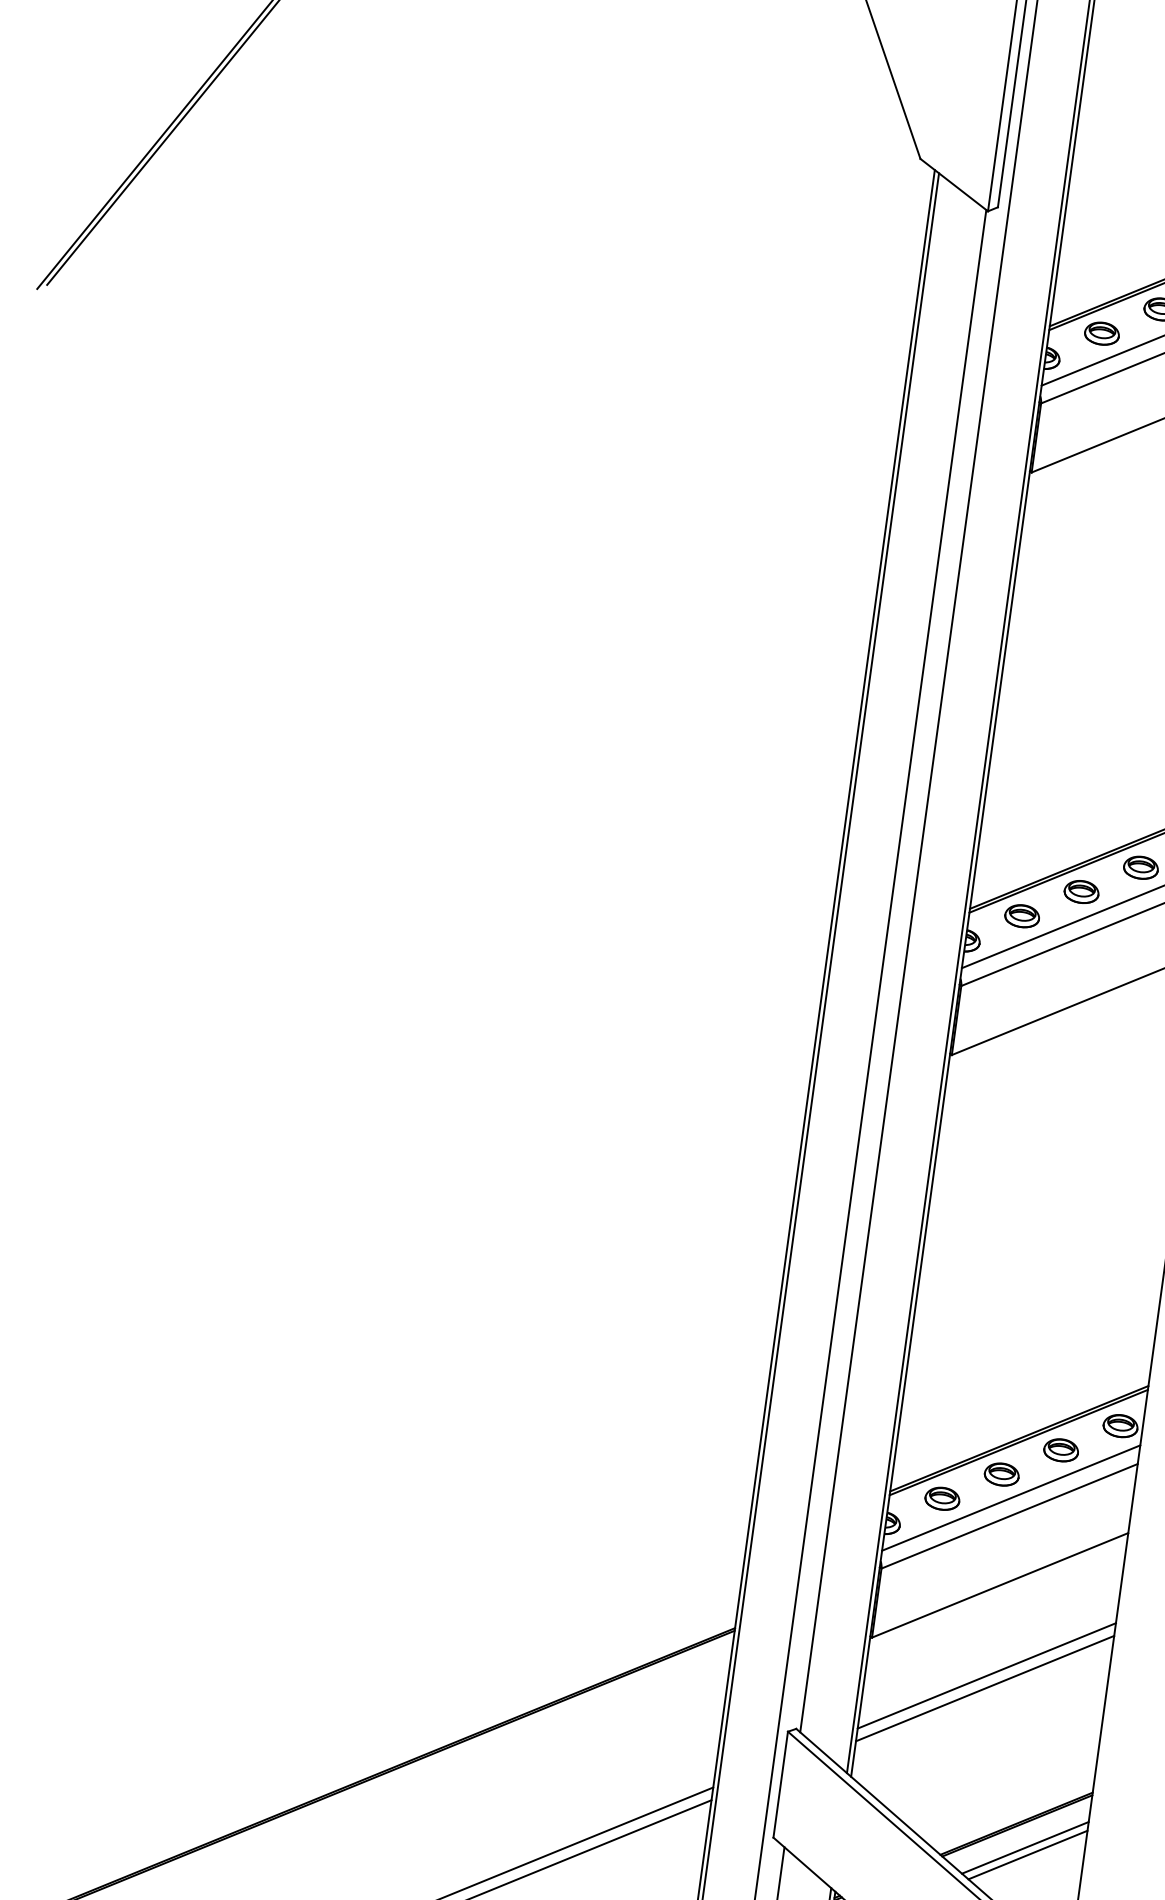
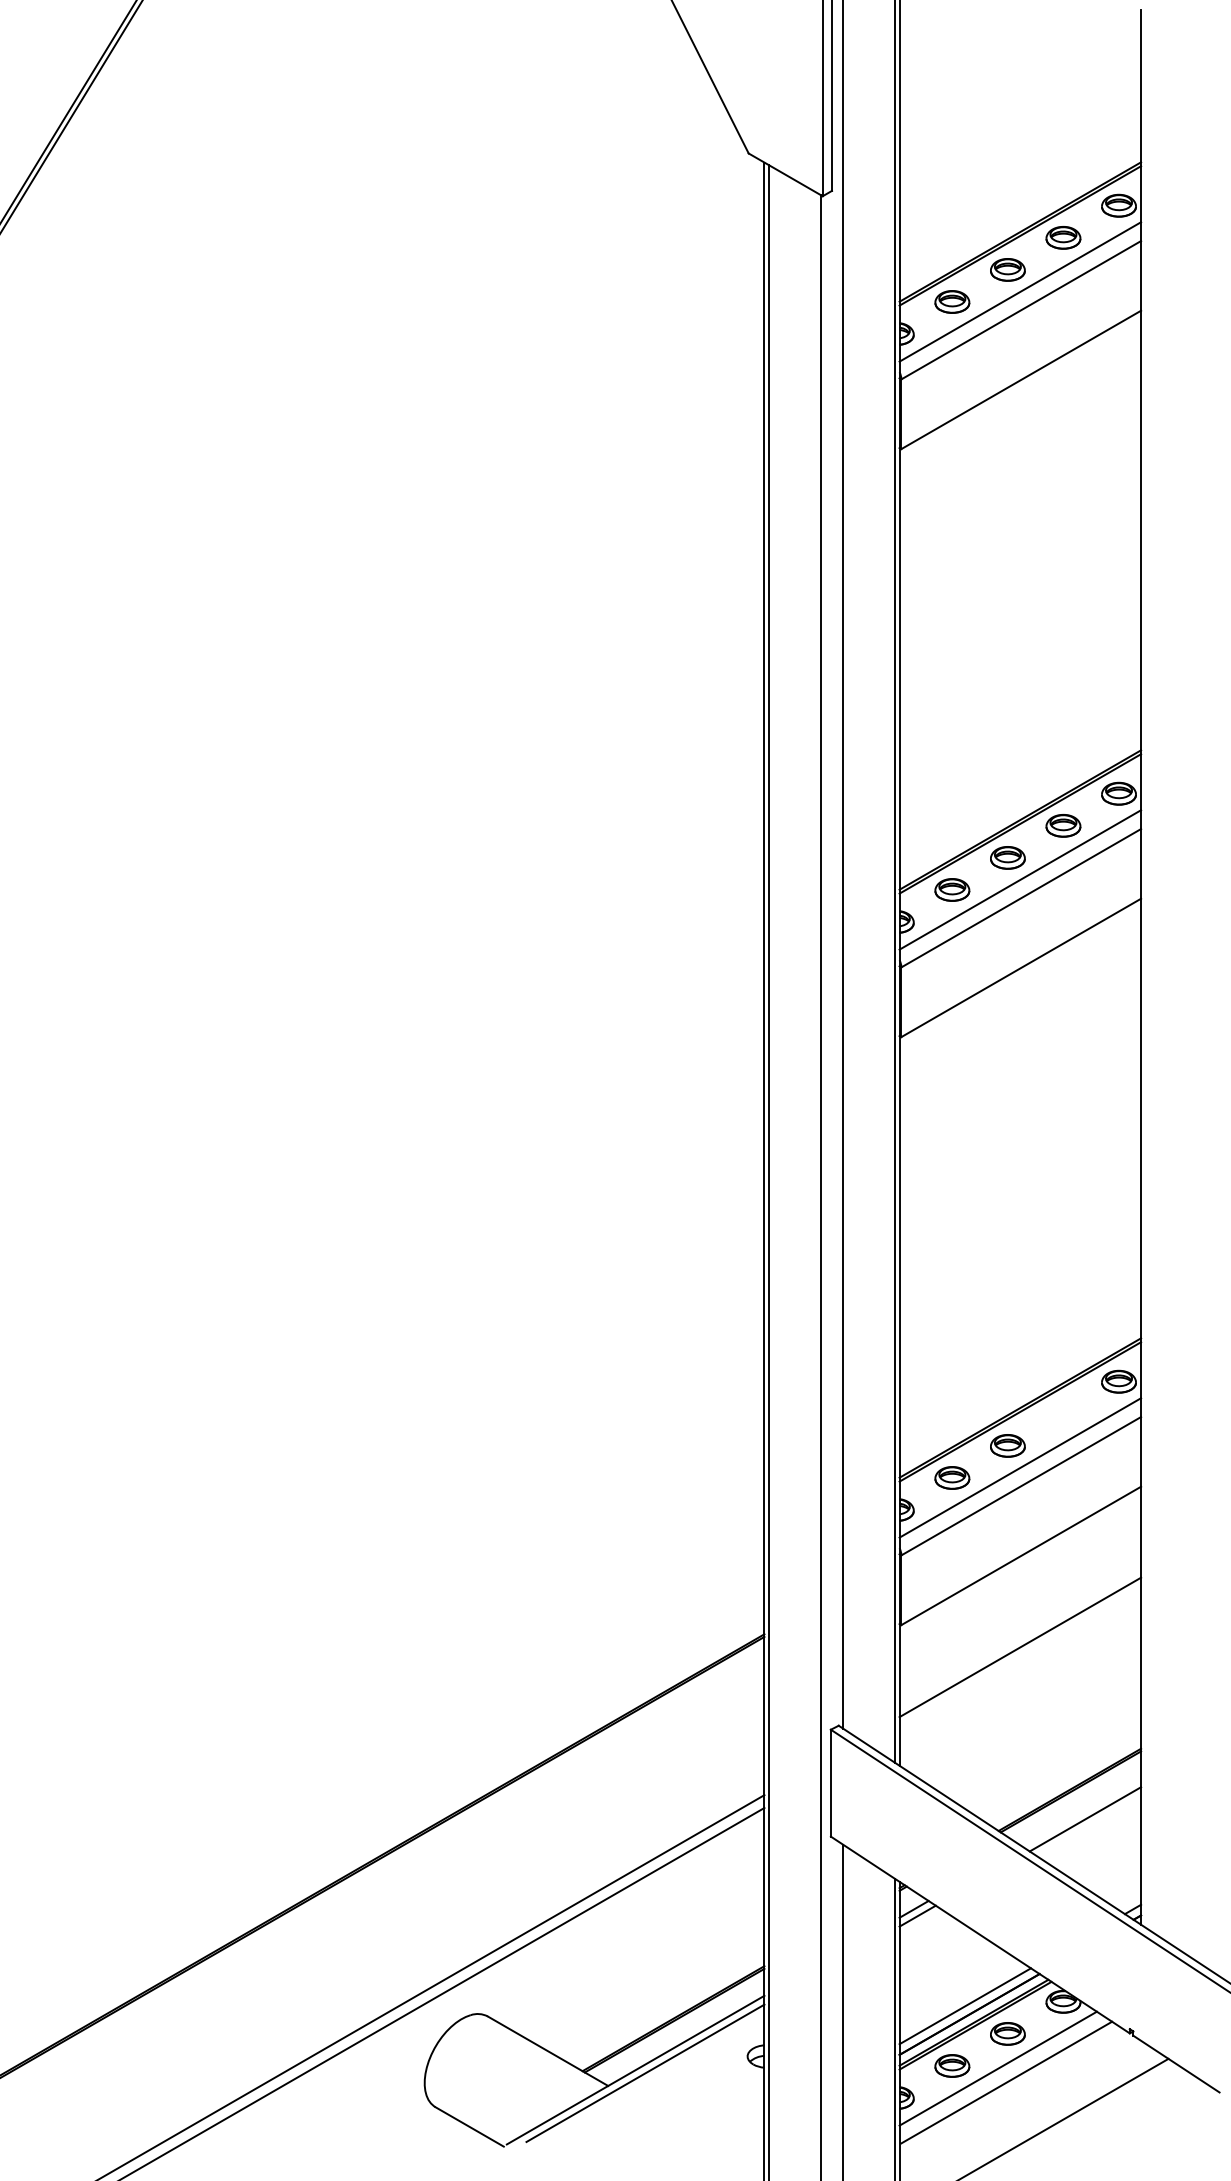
part: (1061, 1450) -> (1063, 1413), removed
line: (985, 1687) -> (1020, 1659), removed
line: (1025, 1847) -> (1081, 1812), removed

